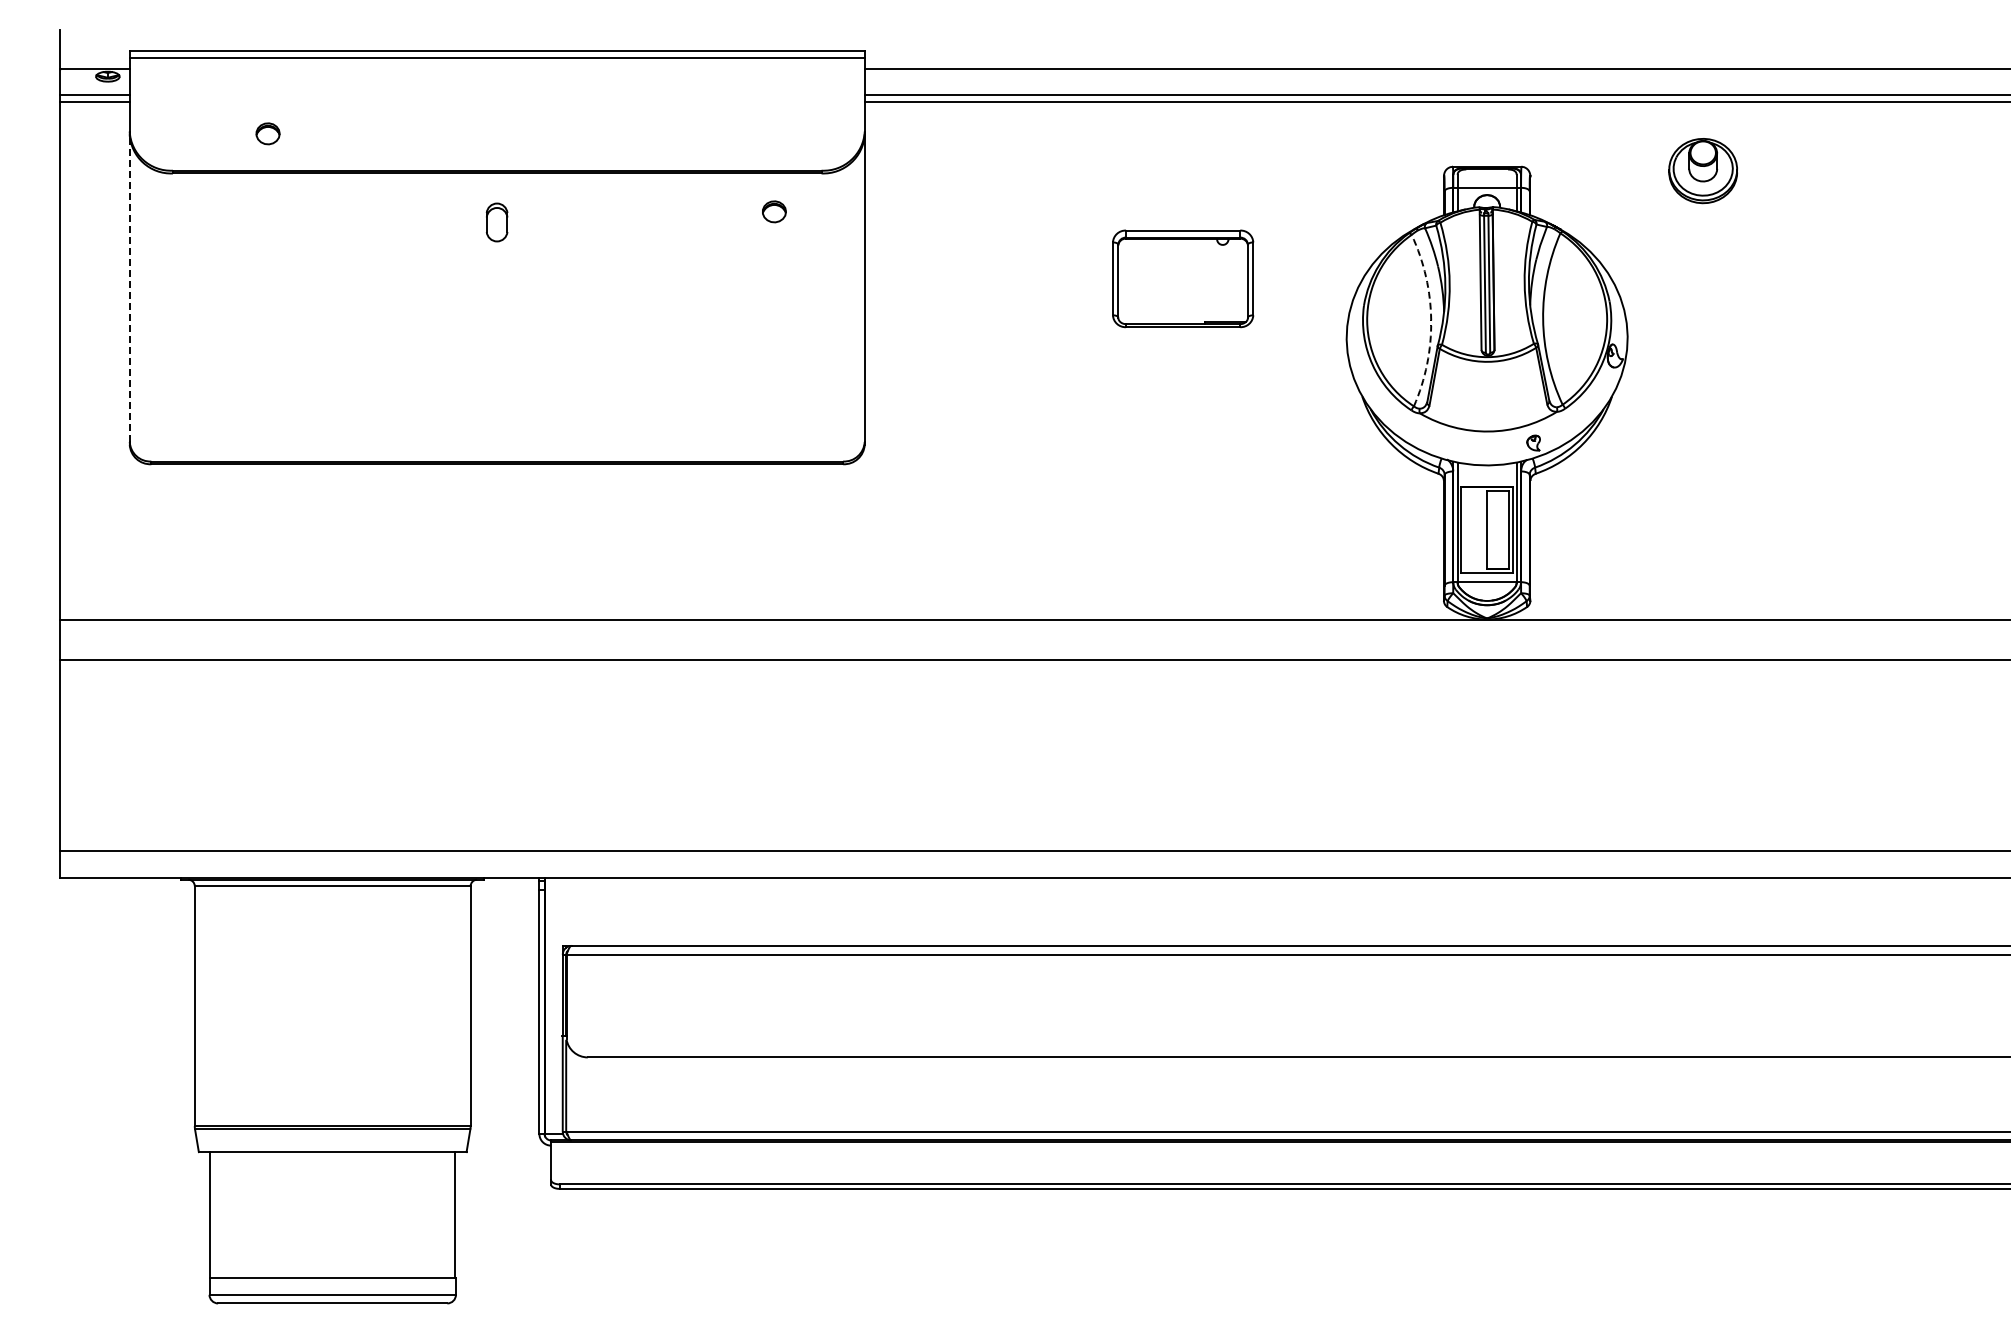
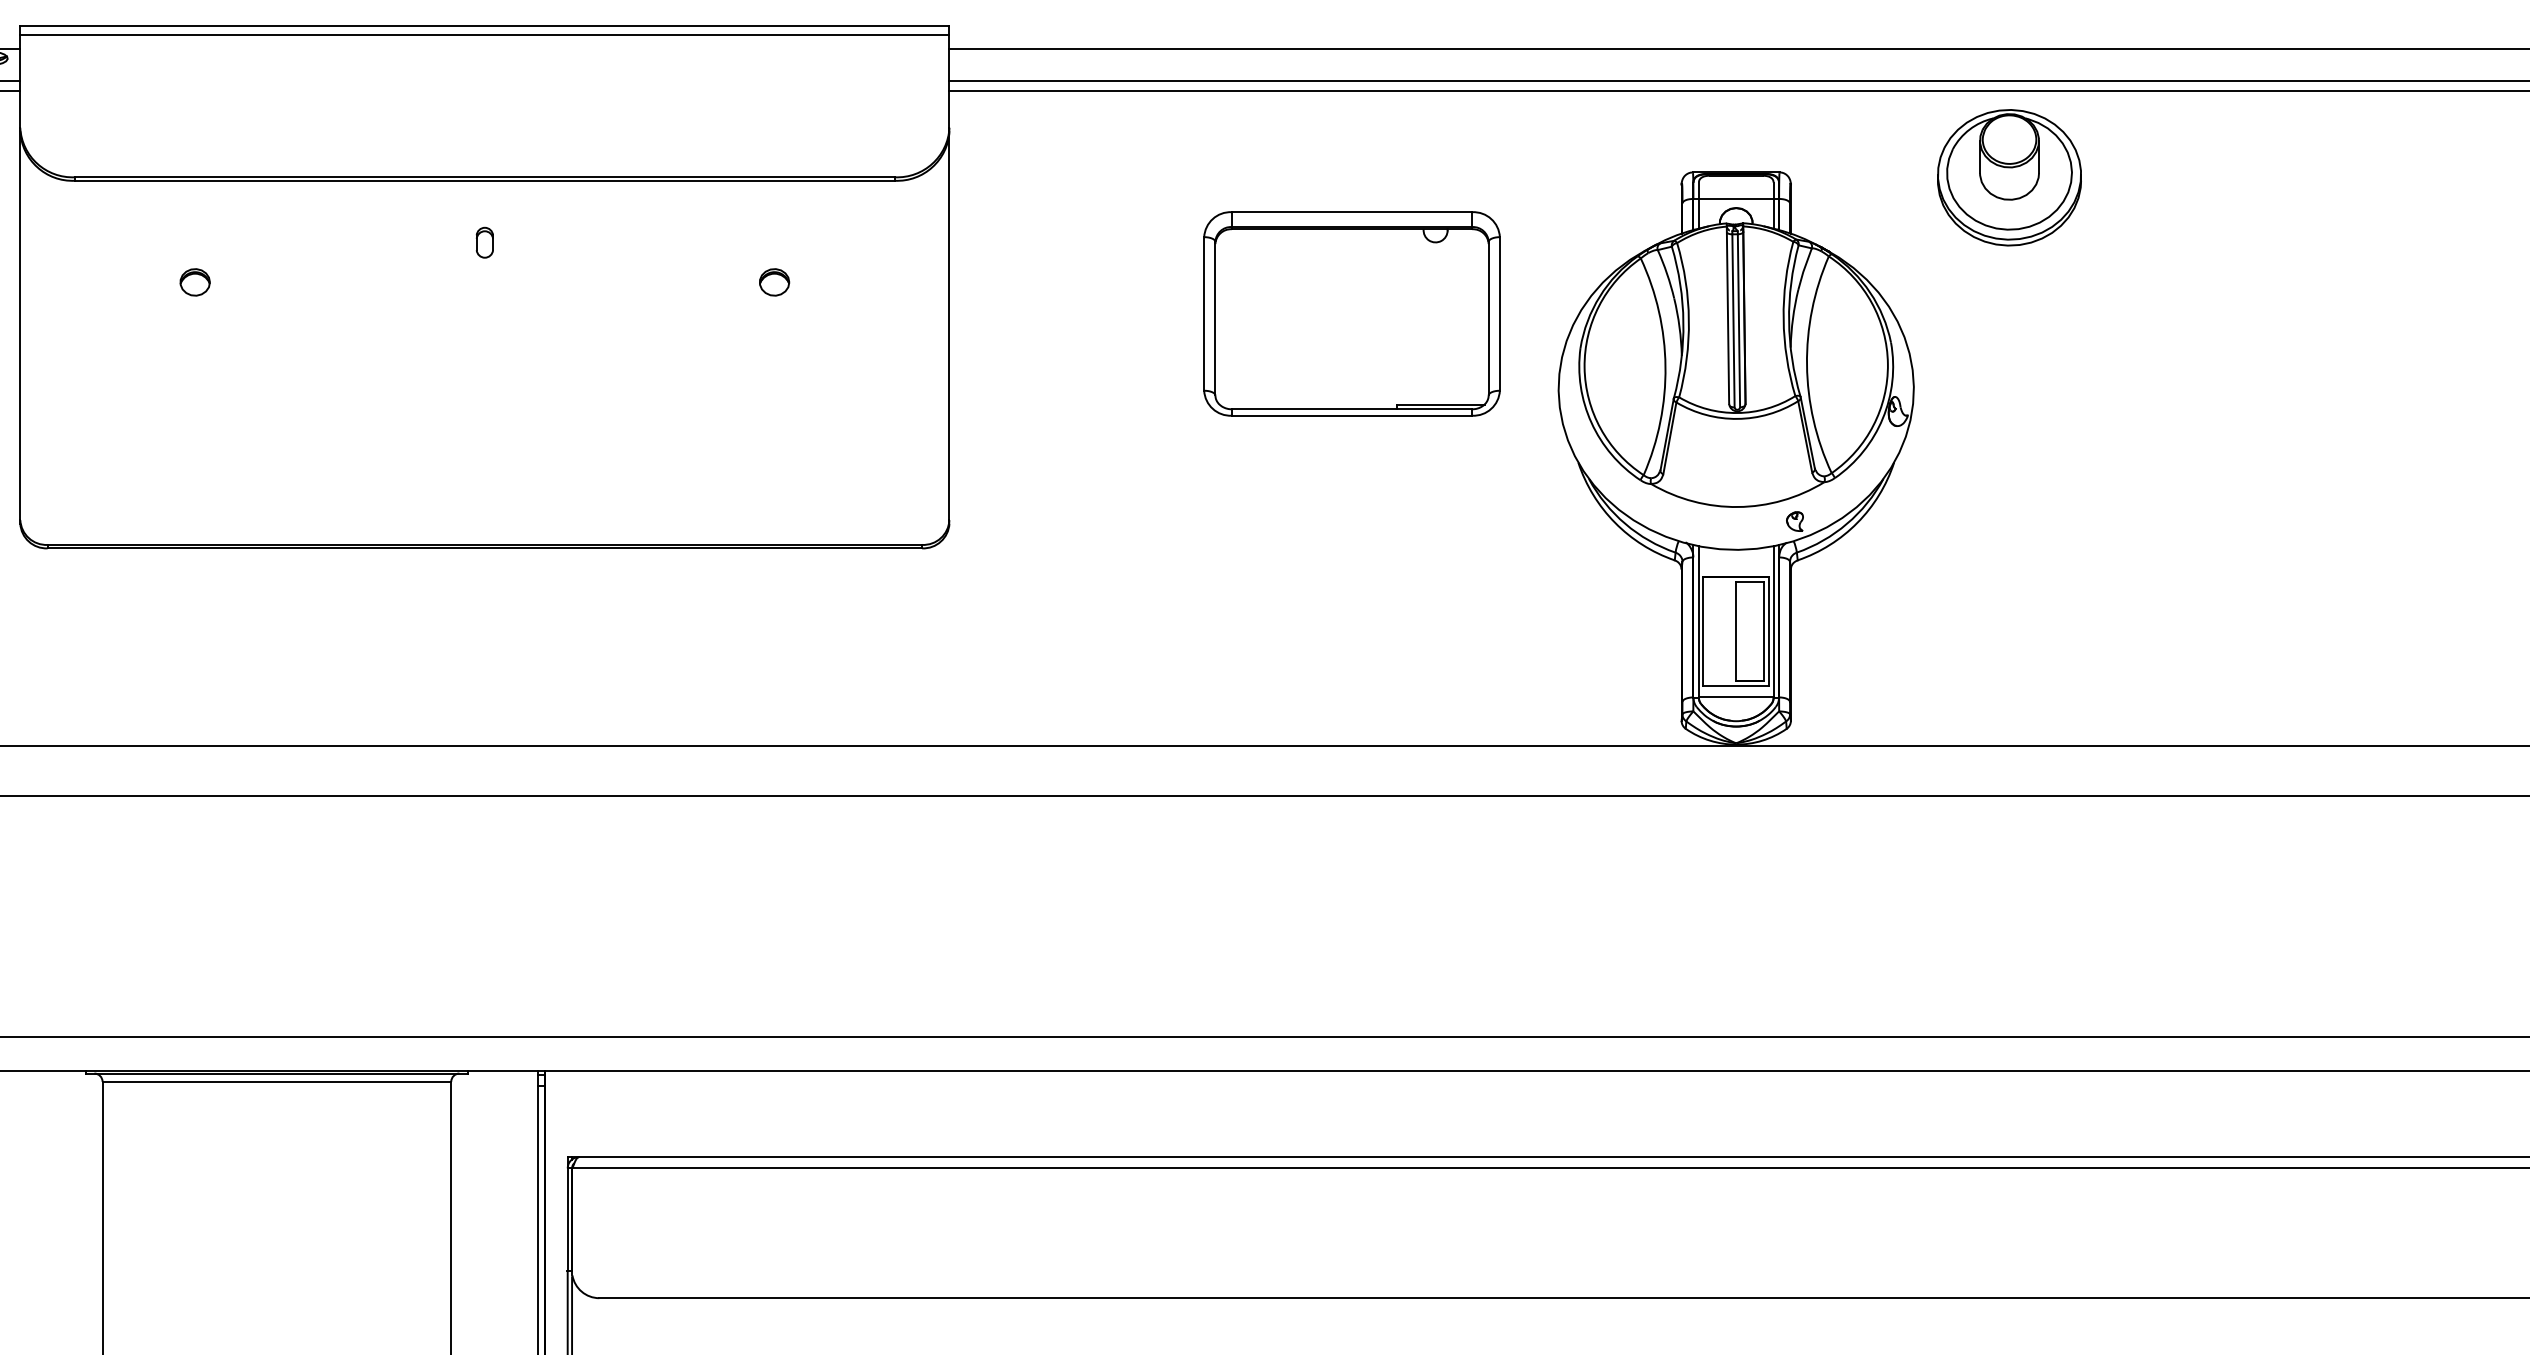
part: (267, 133) -> (194, 281), moved
part: (1702, 170) -> (2008, 177), size x1.67
part: (774, 211) -> (774, 281), moved
part: (497, 222) -> (485, 242), size x0.62
part: (1182, 278) -> (1351, 313), size x1.67
line: (129, 288) -> (20, 326), dashed -> solid
arc: (1431, 320) -> (1665, 366), dashed -> solid

